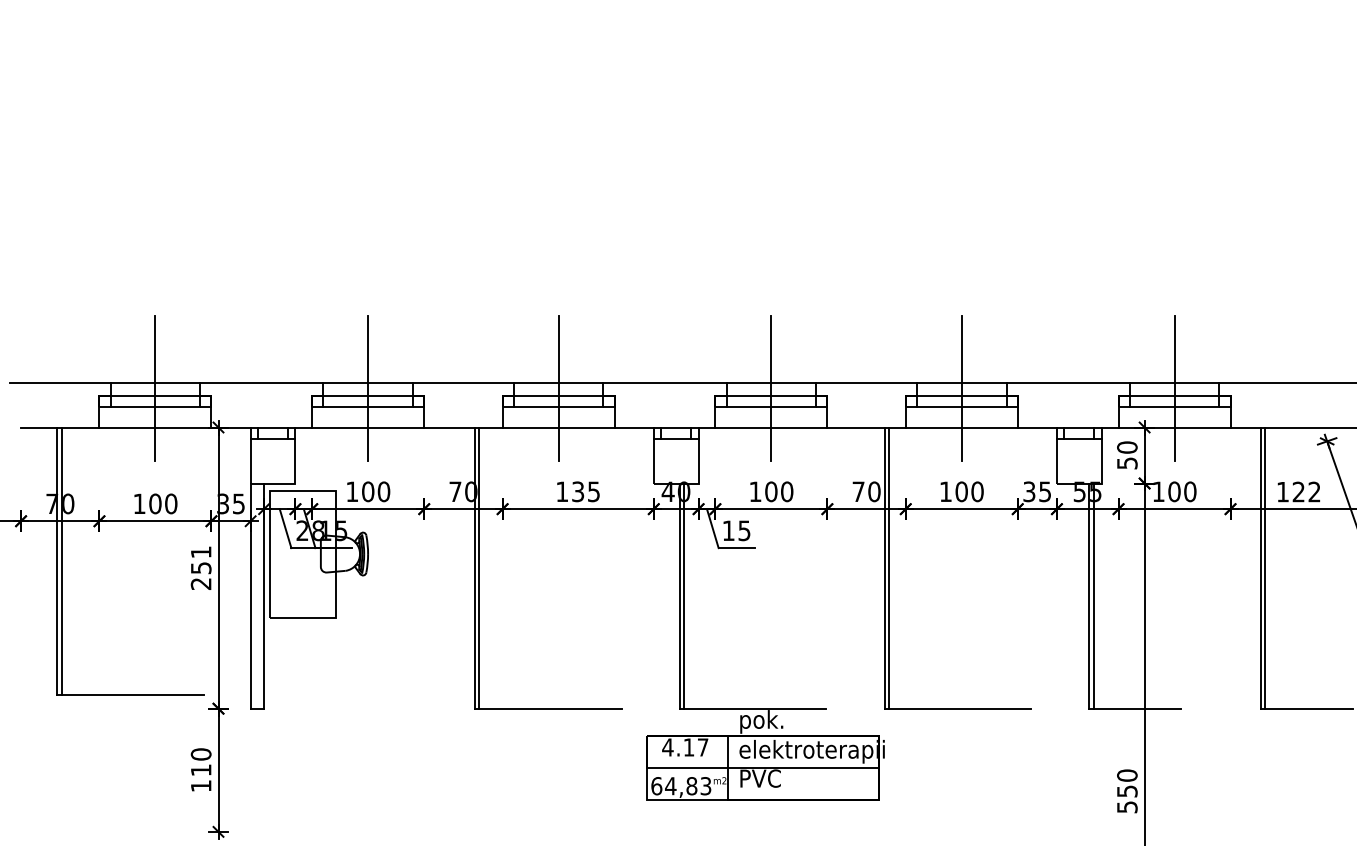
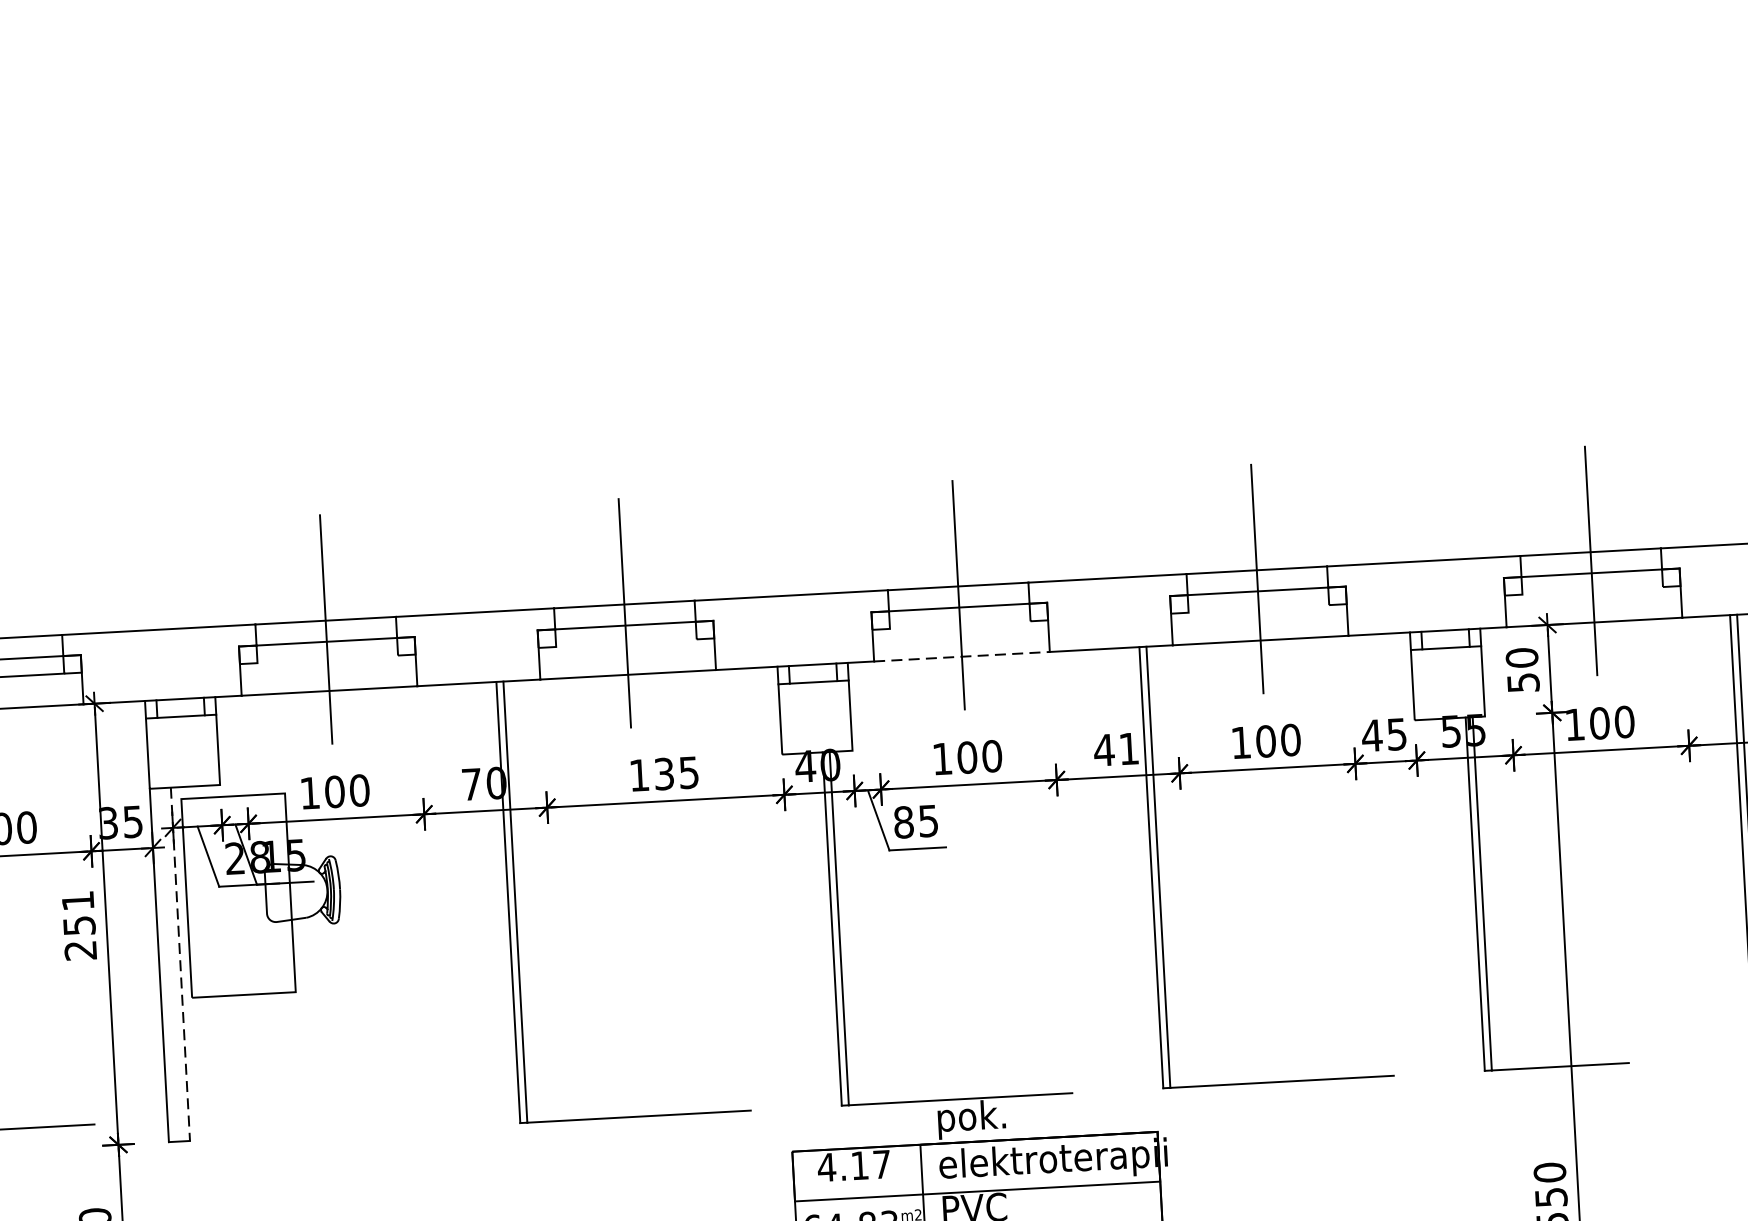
line: (368, 407) -> (328, 659), removed
line: (558, 407) -> (626, 643), removed
line: (771, 407) -> (960, 625), removed
line: (961, 407) -> (1258, 609), removed
line: (1174, 407) -> (1592, 591), removed
line: (771, 427) -> (962, 656), solid -> dashed
text: (866, 491) -> (1116, 749), 70 -> 41
text: (1028, 491) -> (1370, 735), 35 -> 45
text: (728, 530) -> (903, 821), 15 -> 85
line: (264, 596) -> (181, 964), solid -> dashed

